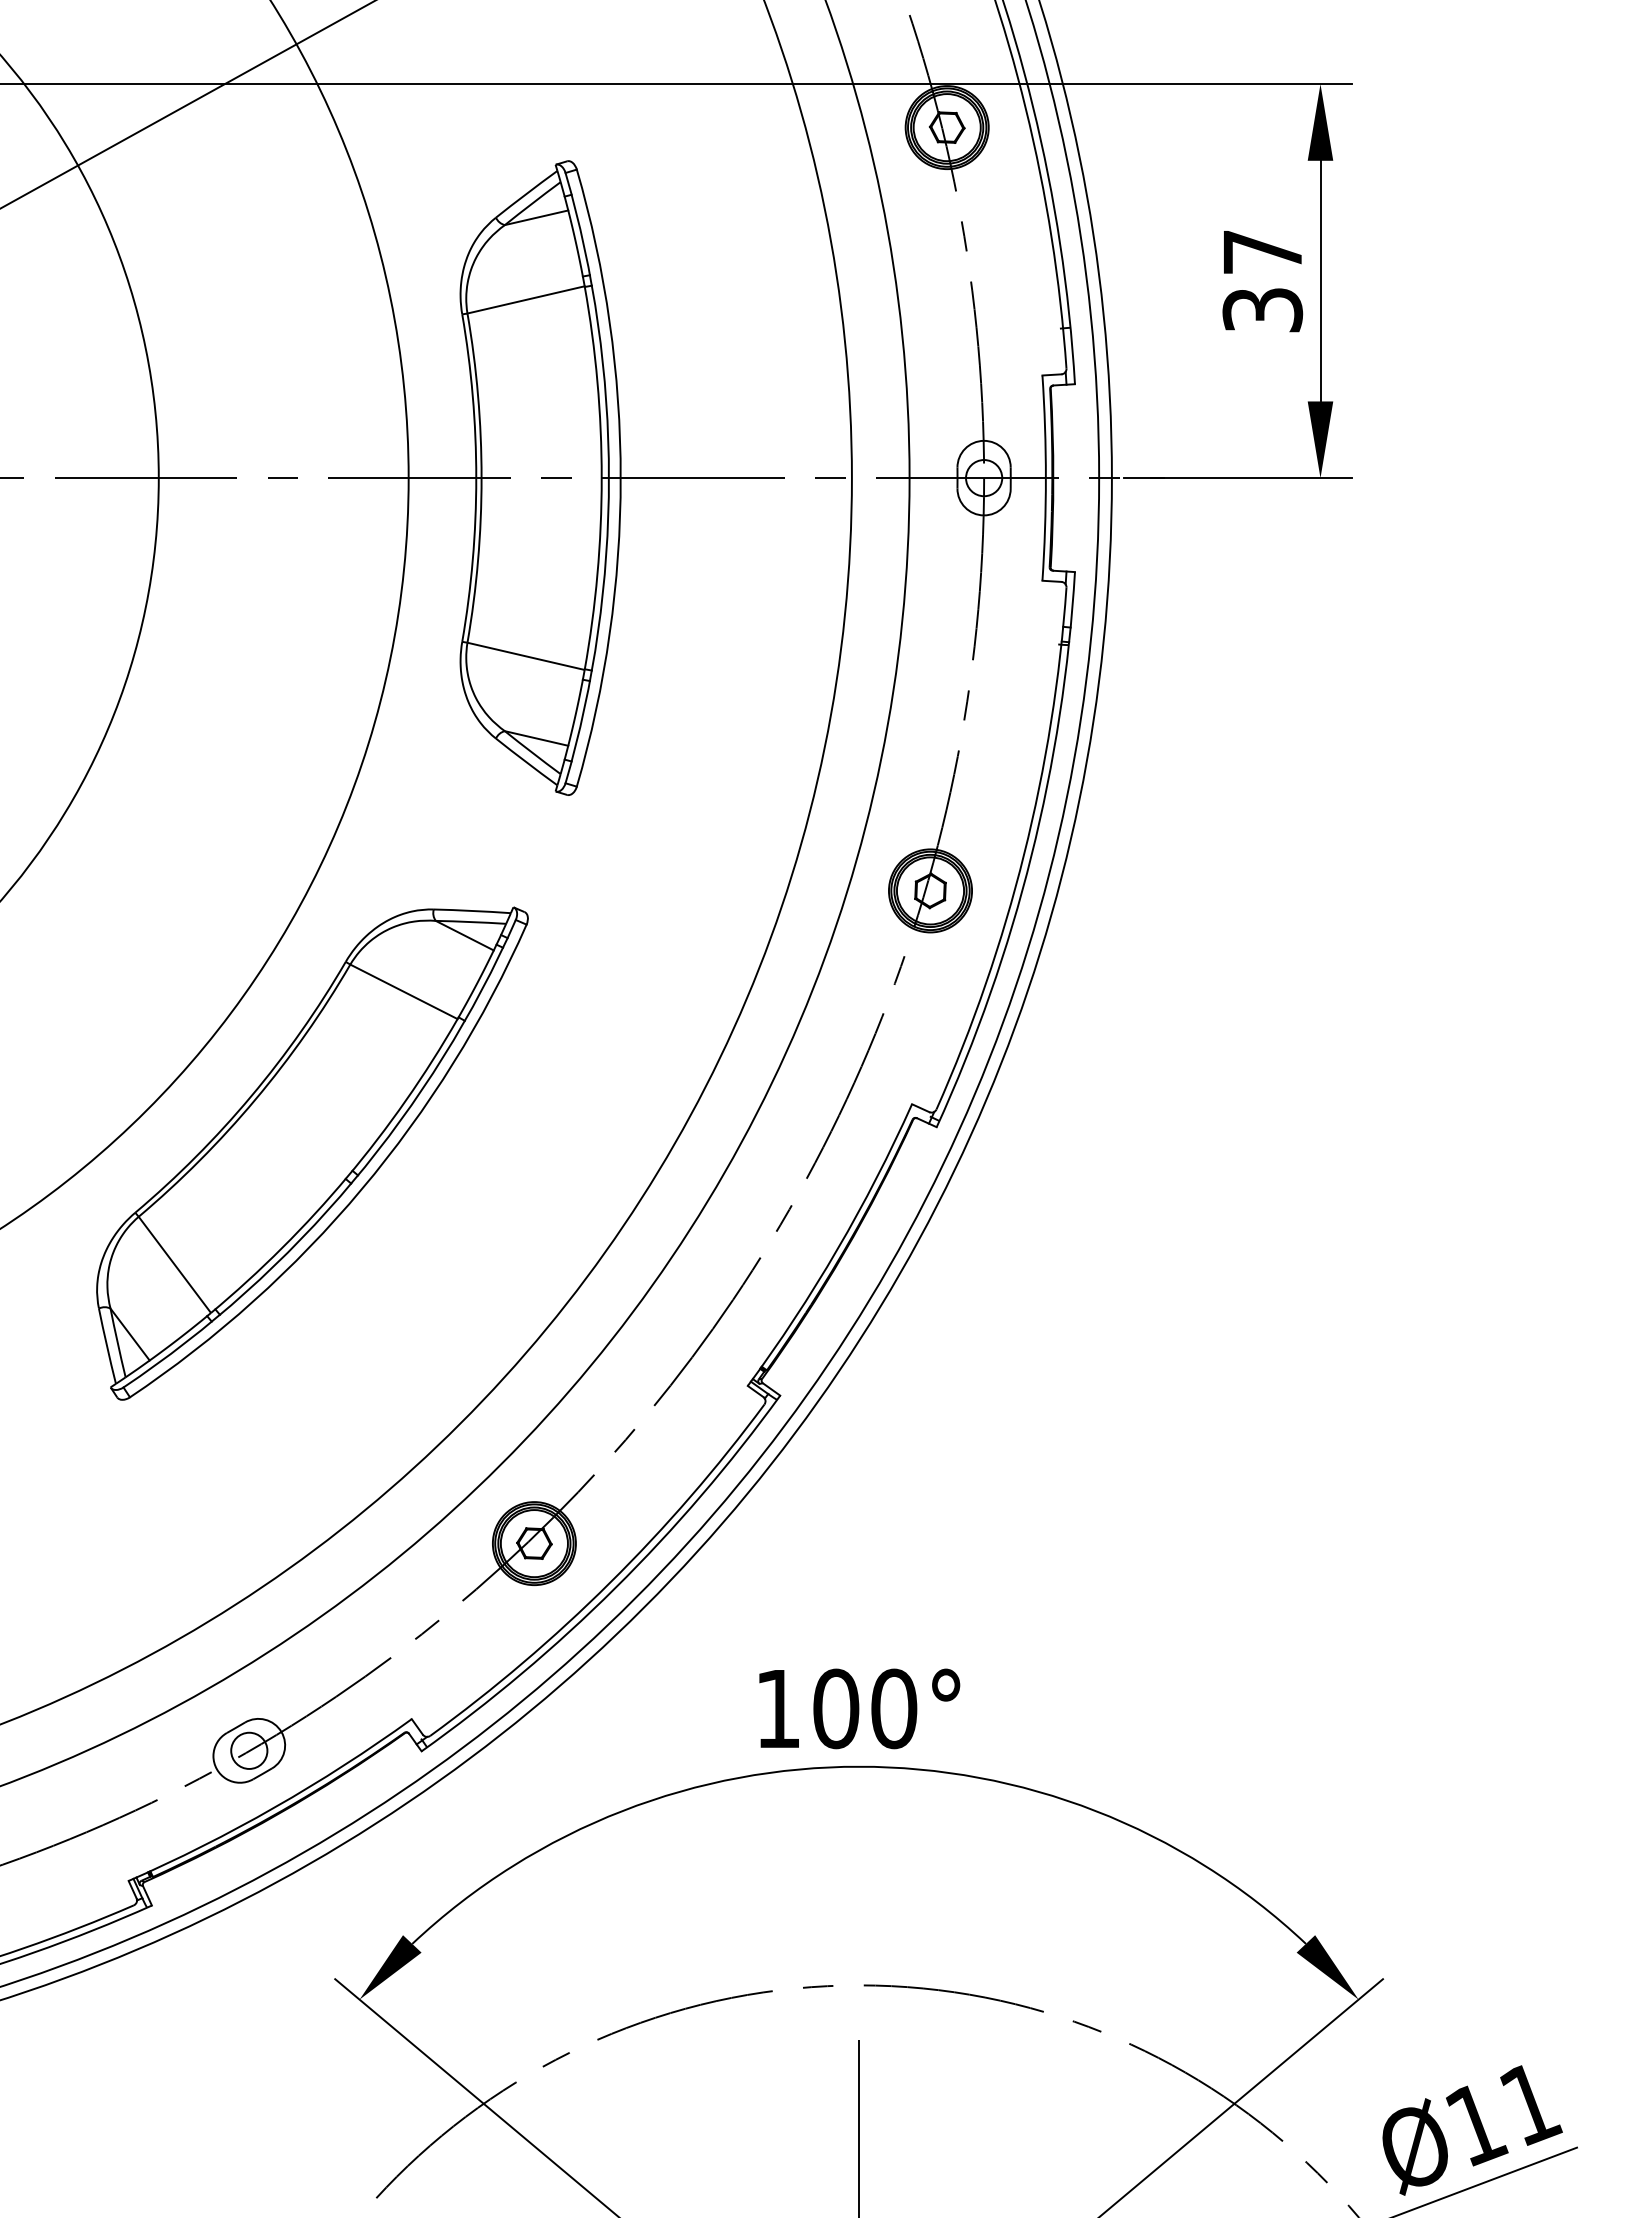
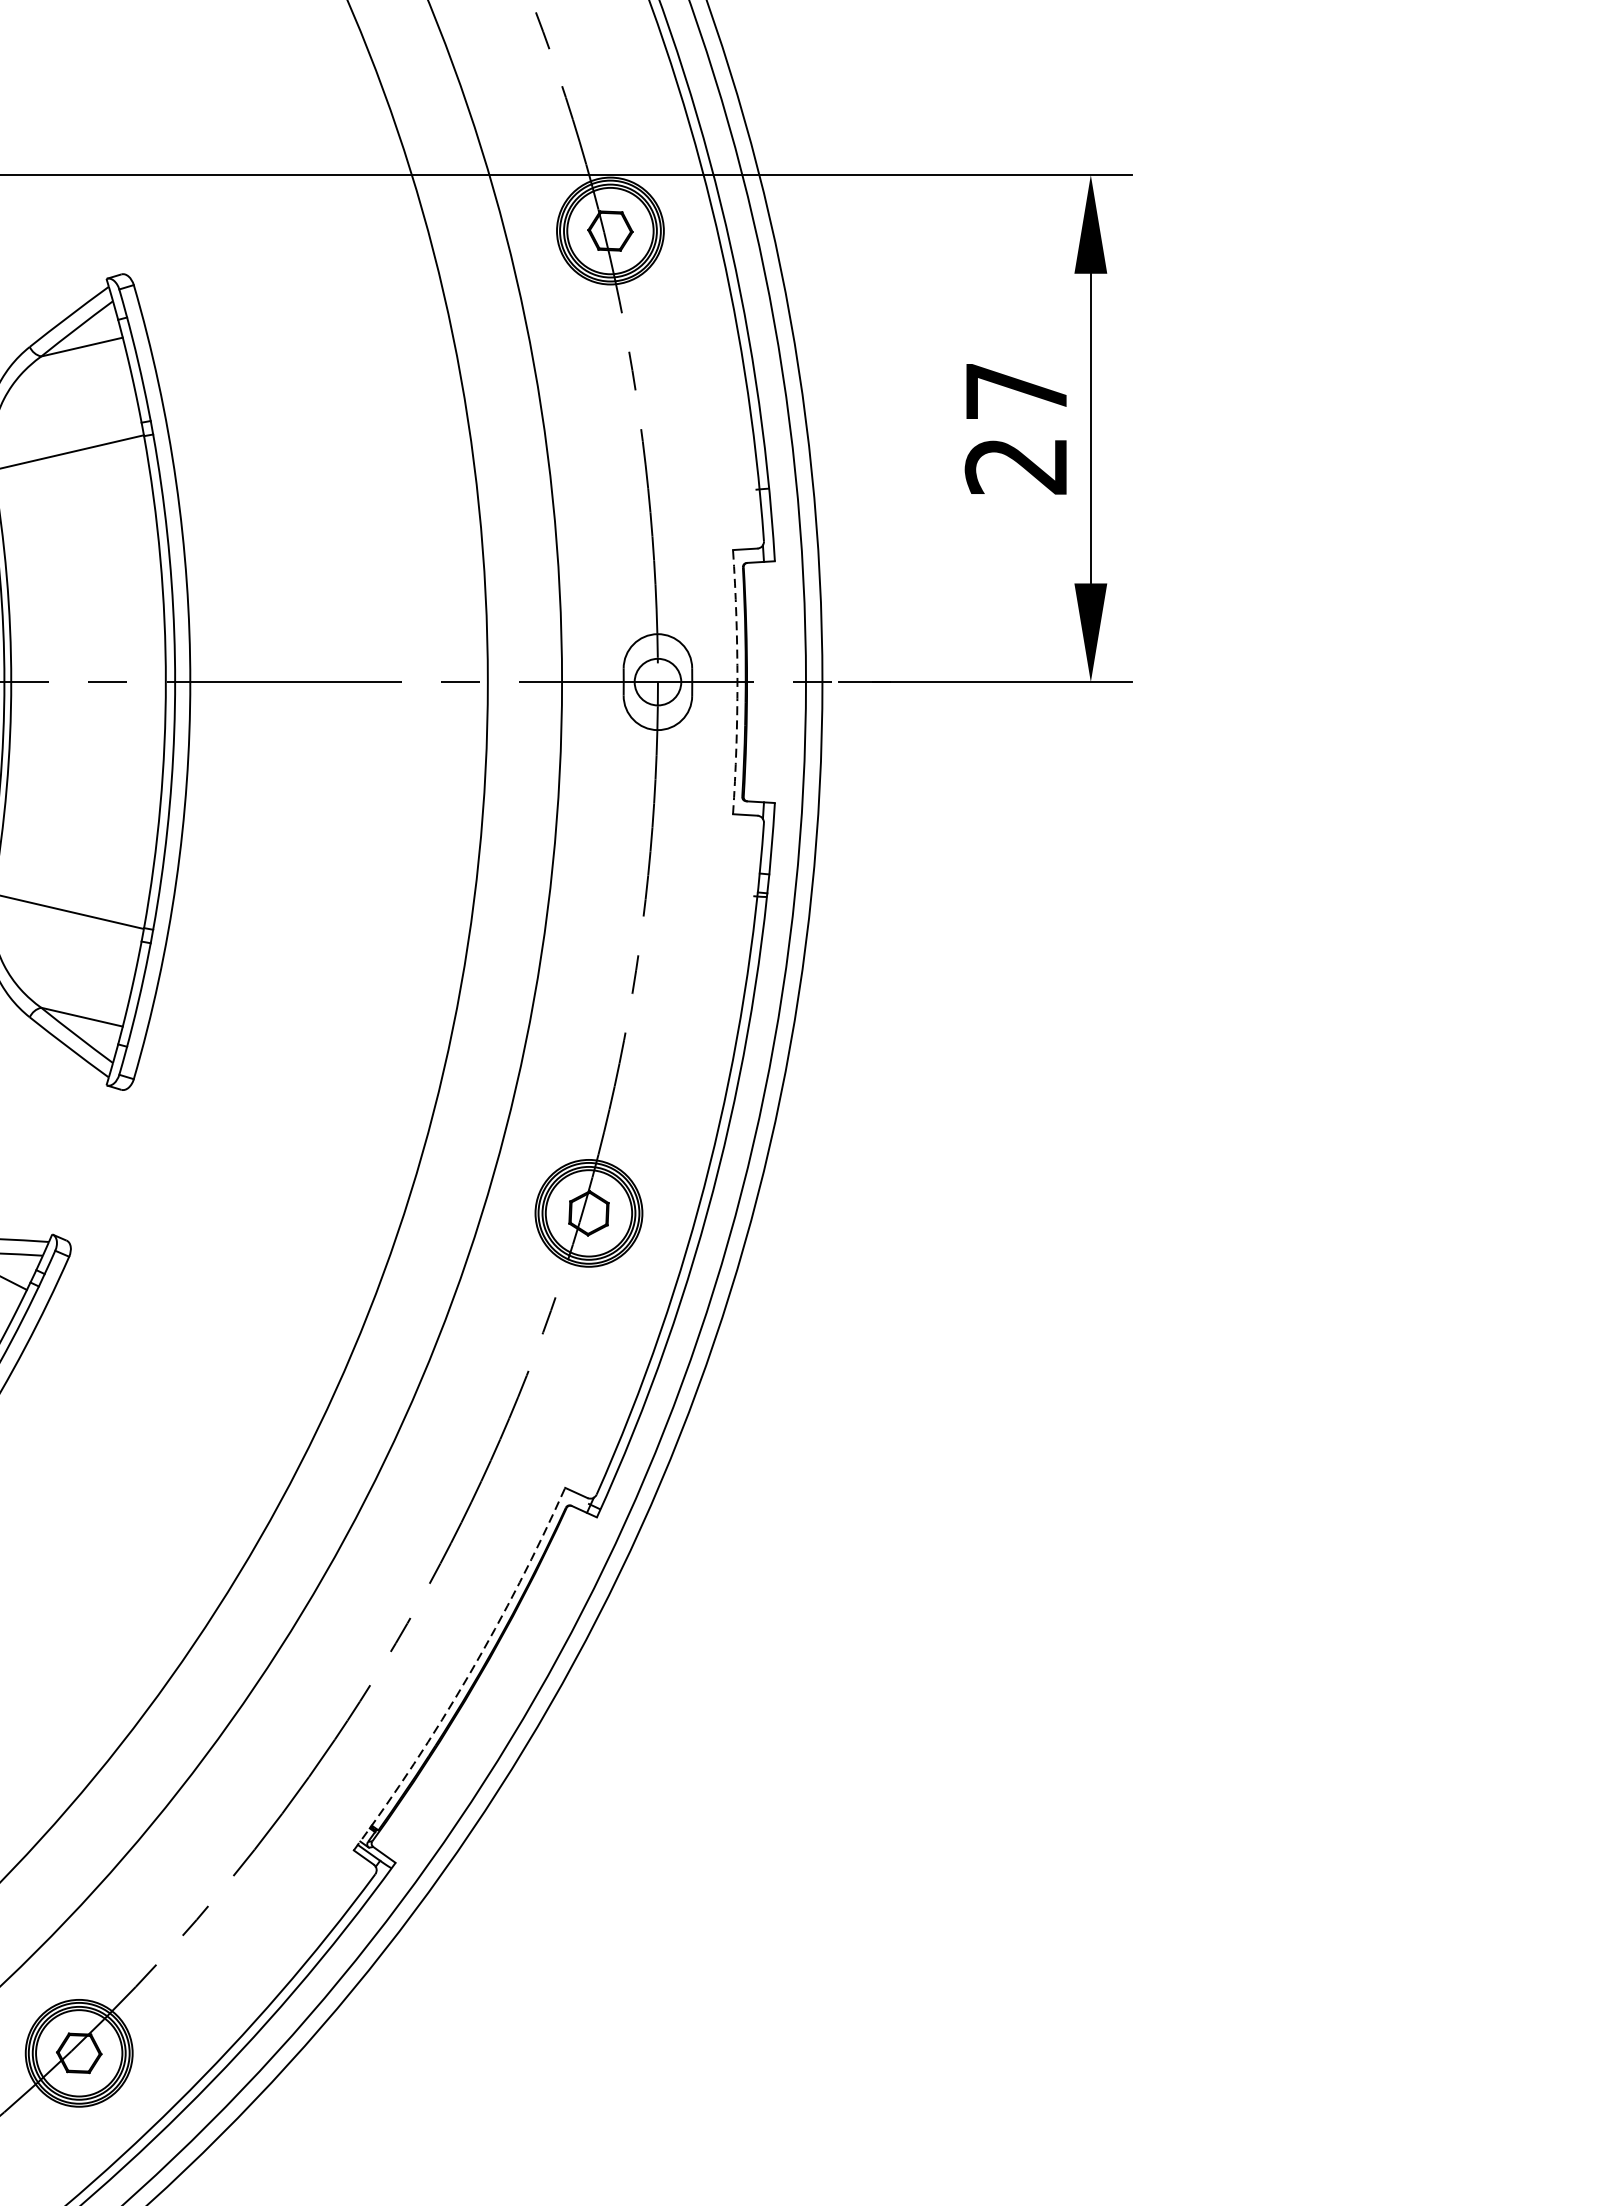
text: (1262, 310) -> (1016, 466), 37 -> 27
arc: (1045, 478) -> (736, 682), solid -> dashed
arc: (837, 1249) -> (469, 1674), solid -> dashed

